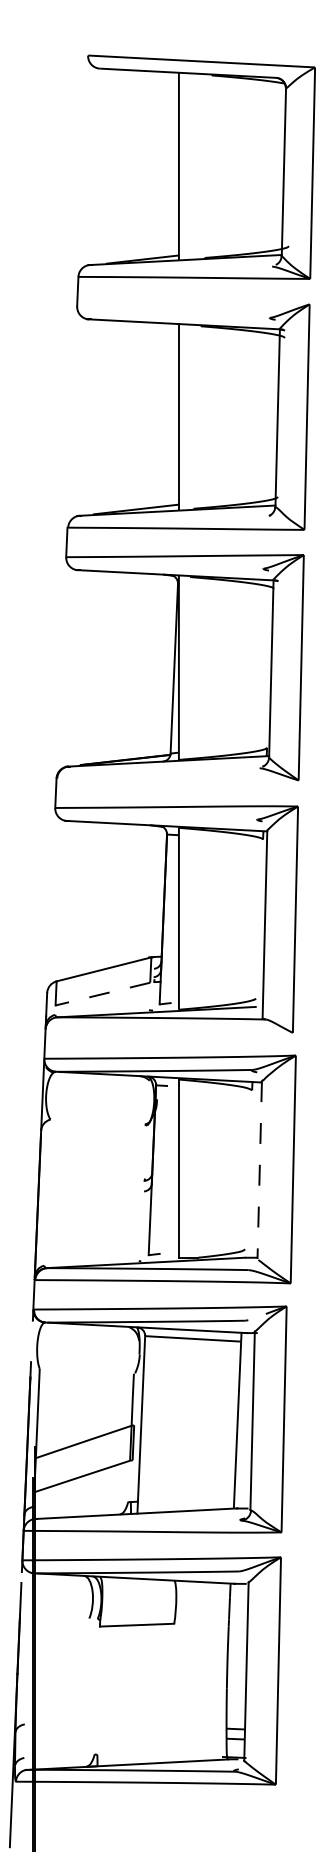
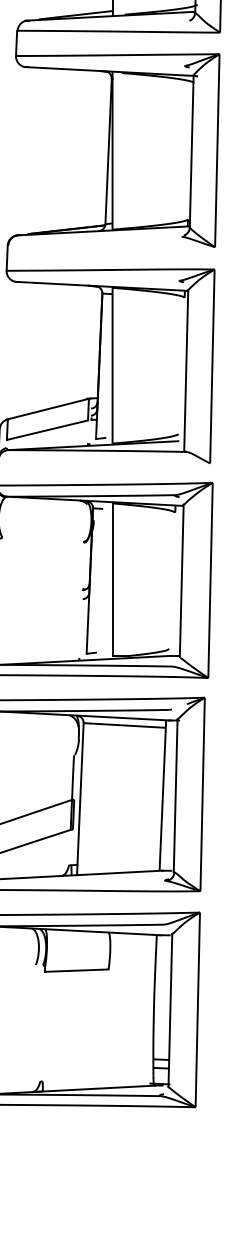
line: (102, 994) -> (47, 430), dashed -> solid
line: (259, 1170) -> (181, 581), dashed -> solid

